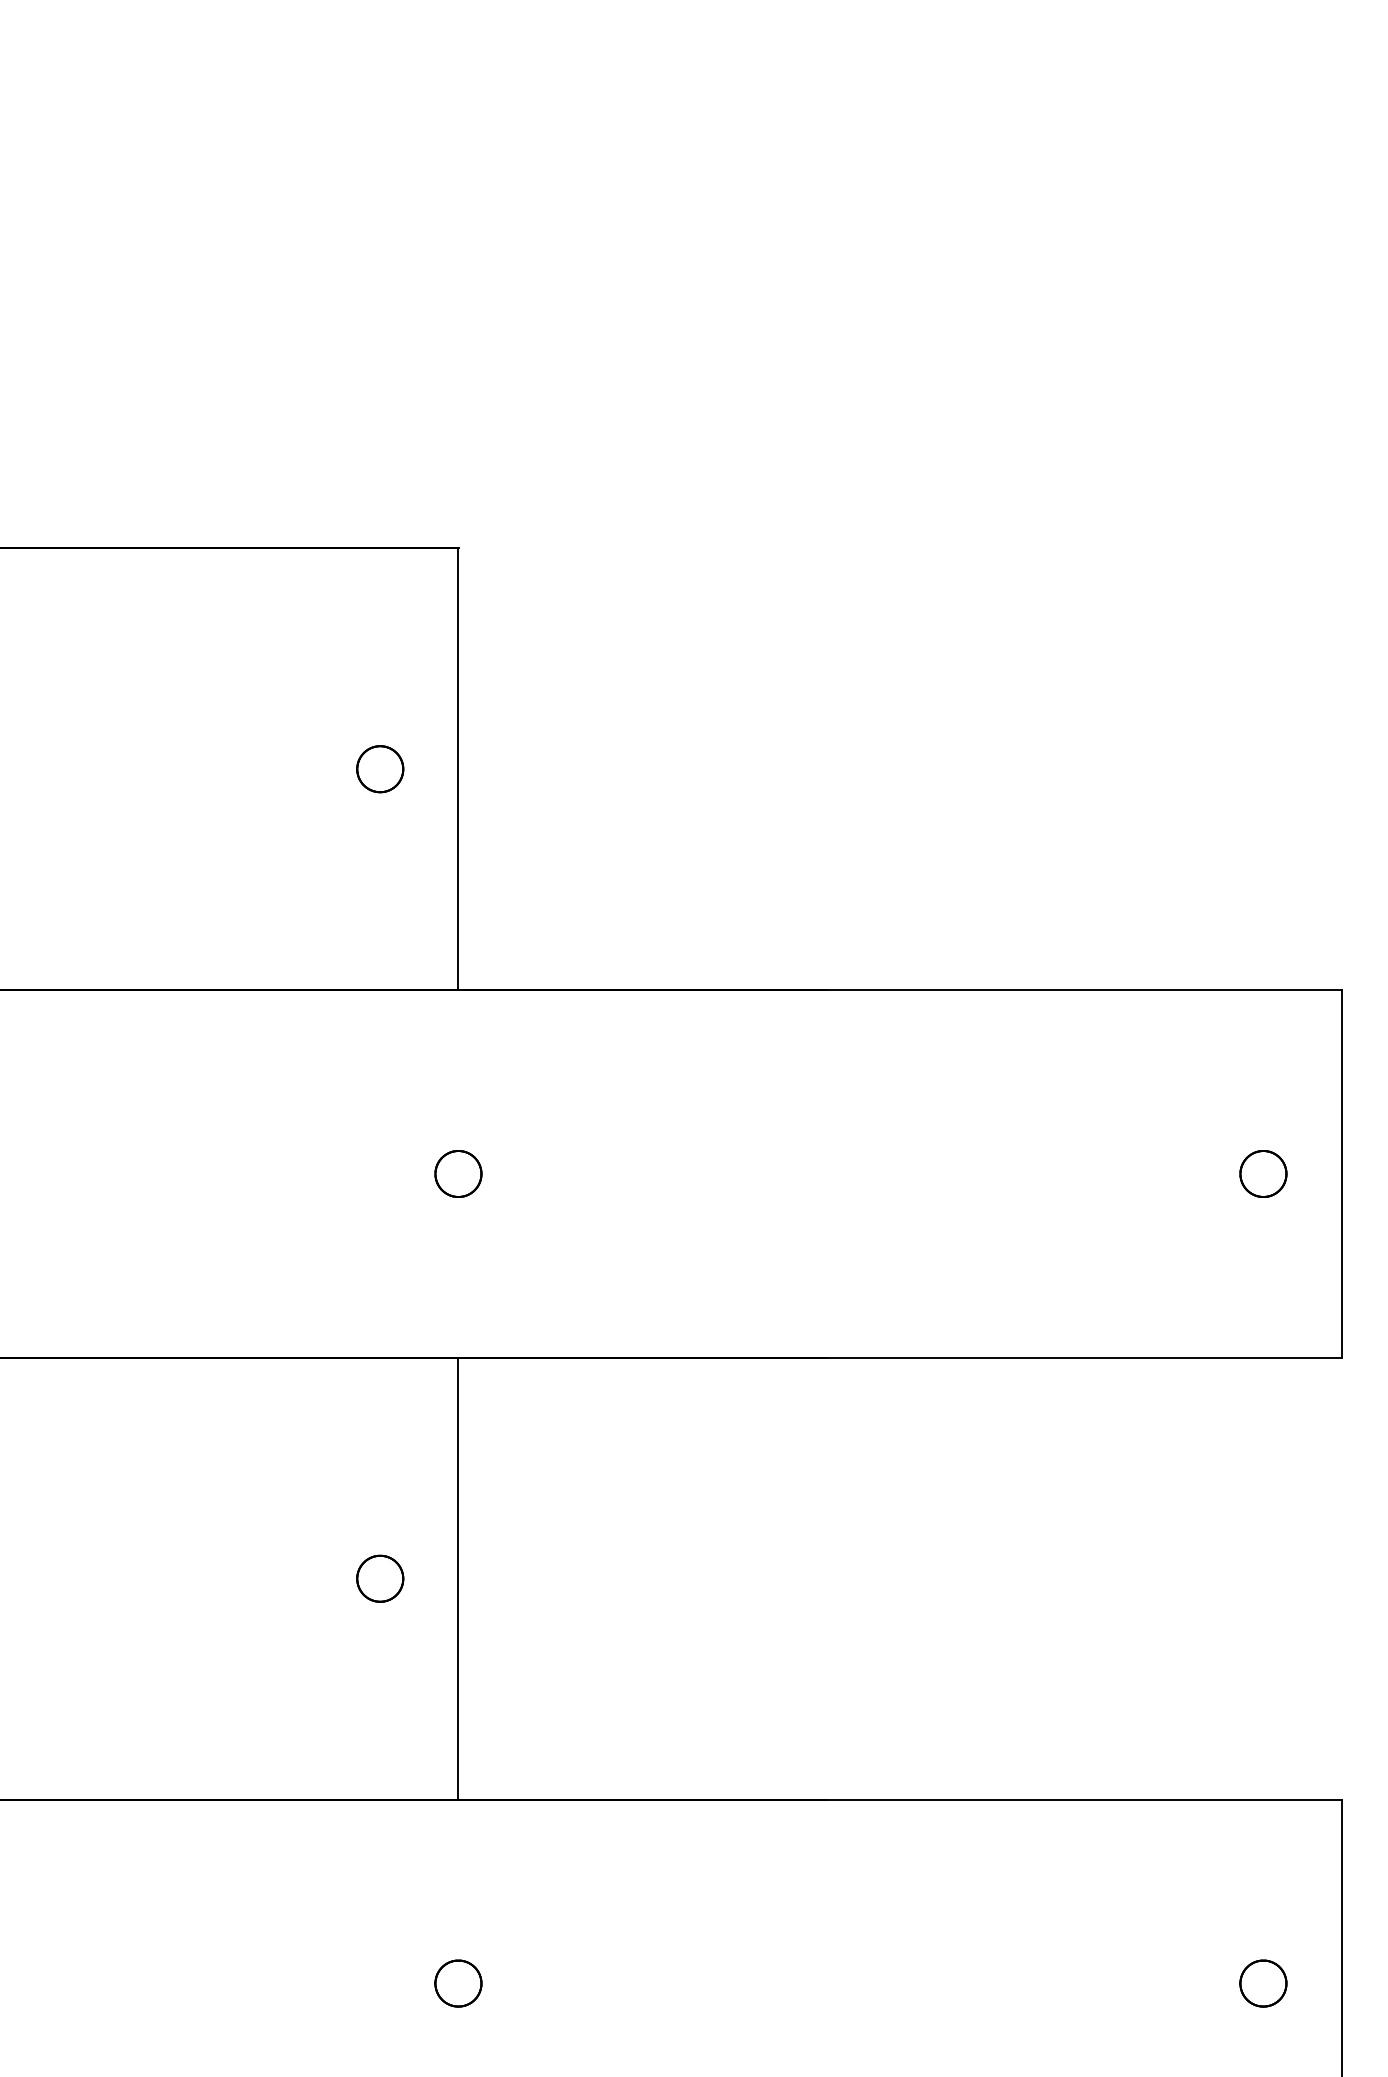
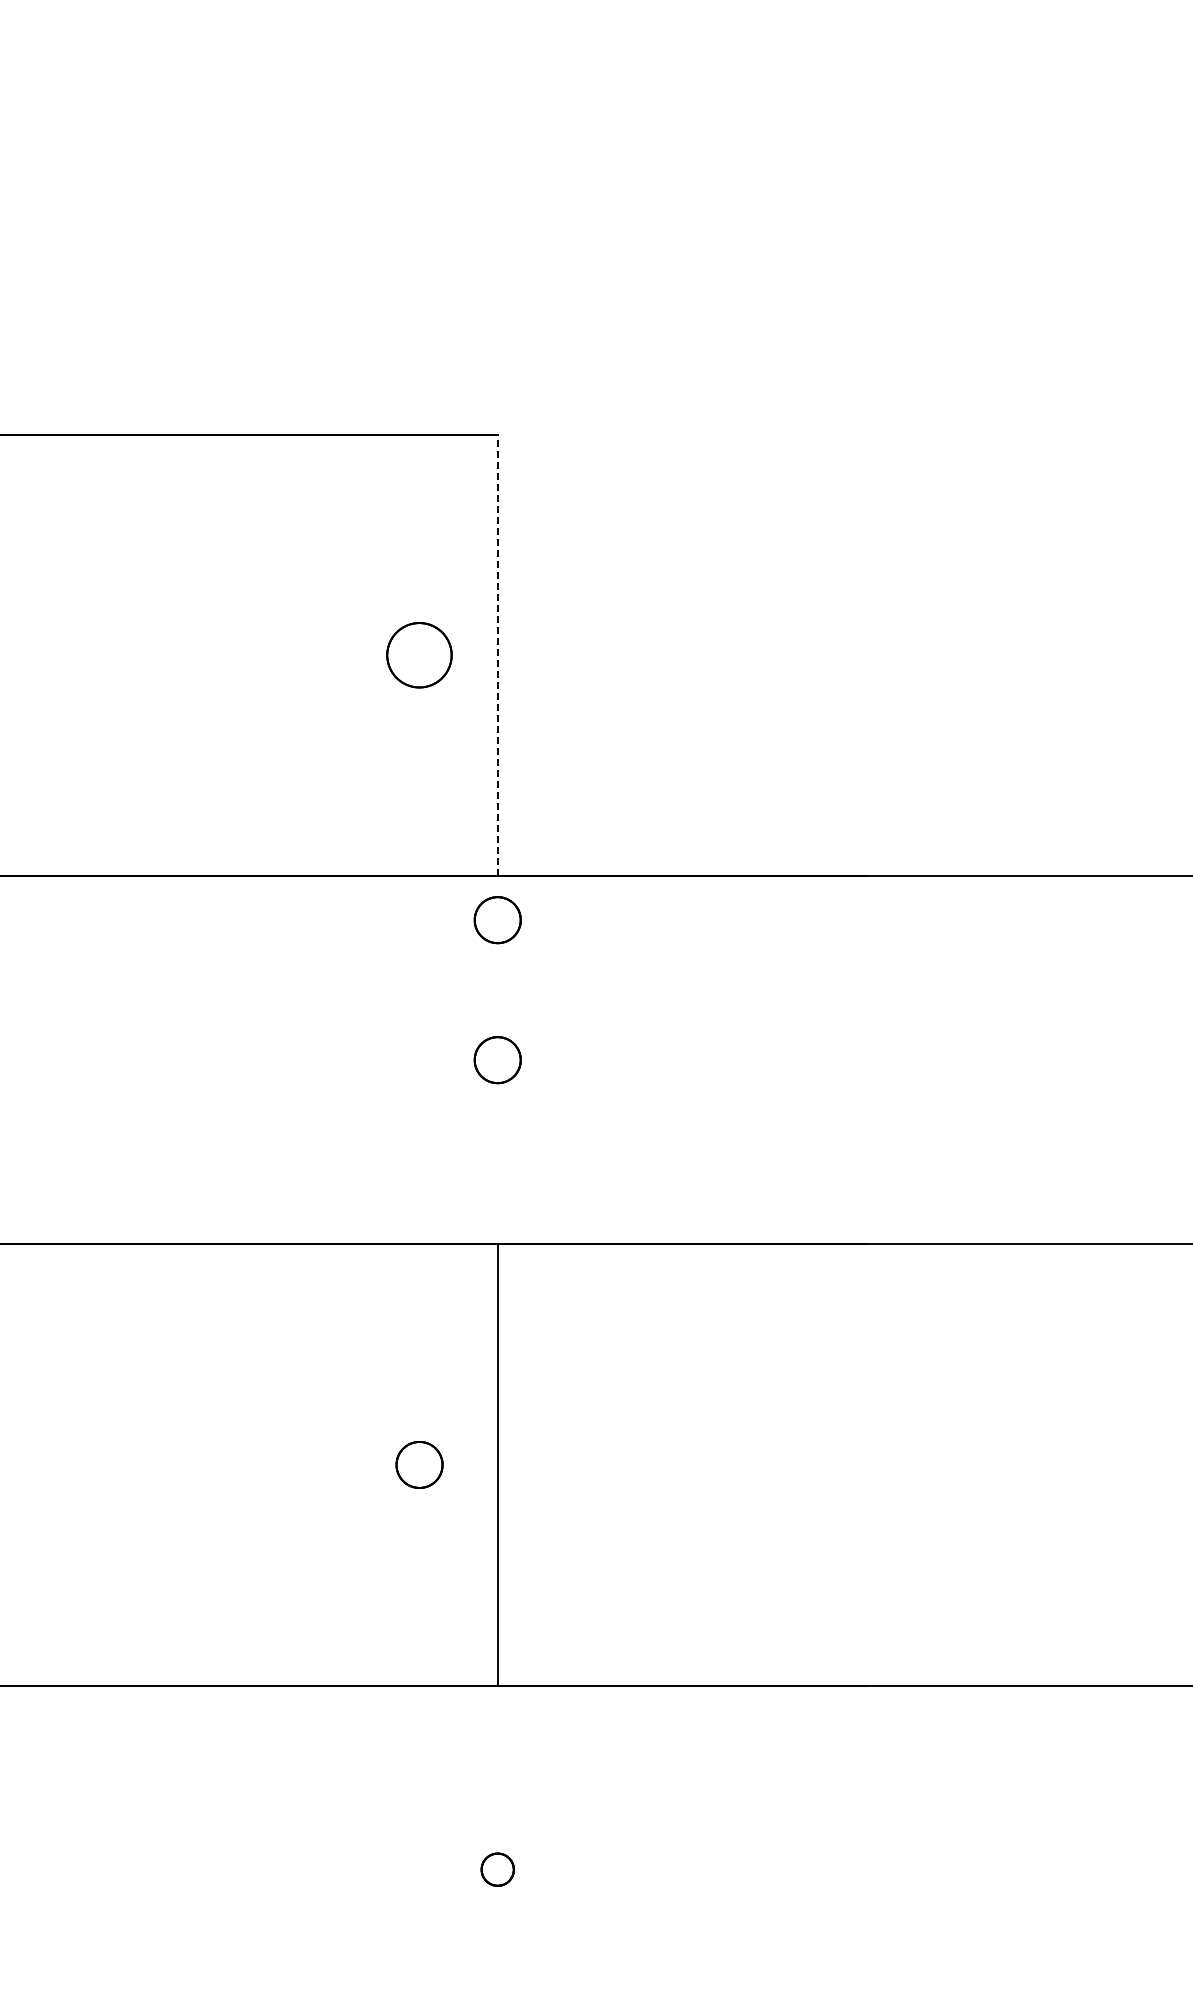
part: (380, 769) -> (419, 655), size x1.4
line: (458, 769) -> (497, 655), solid -> dashed
part: (458, 1033) -> (497, 919), added
part: (458, 1983) -> (497, 1869), size x0.7

